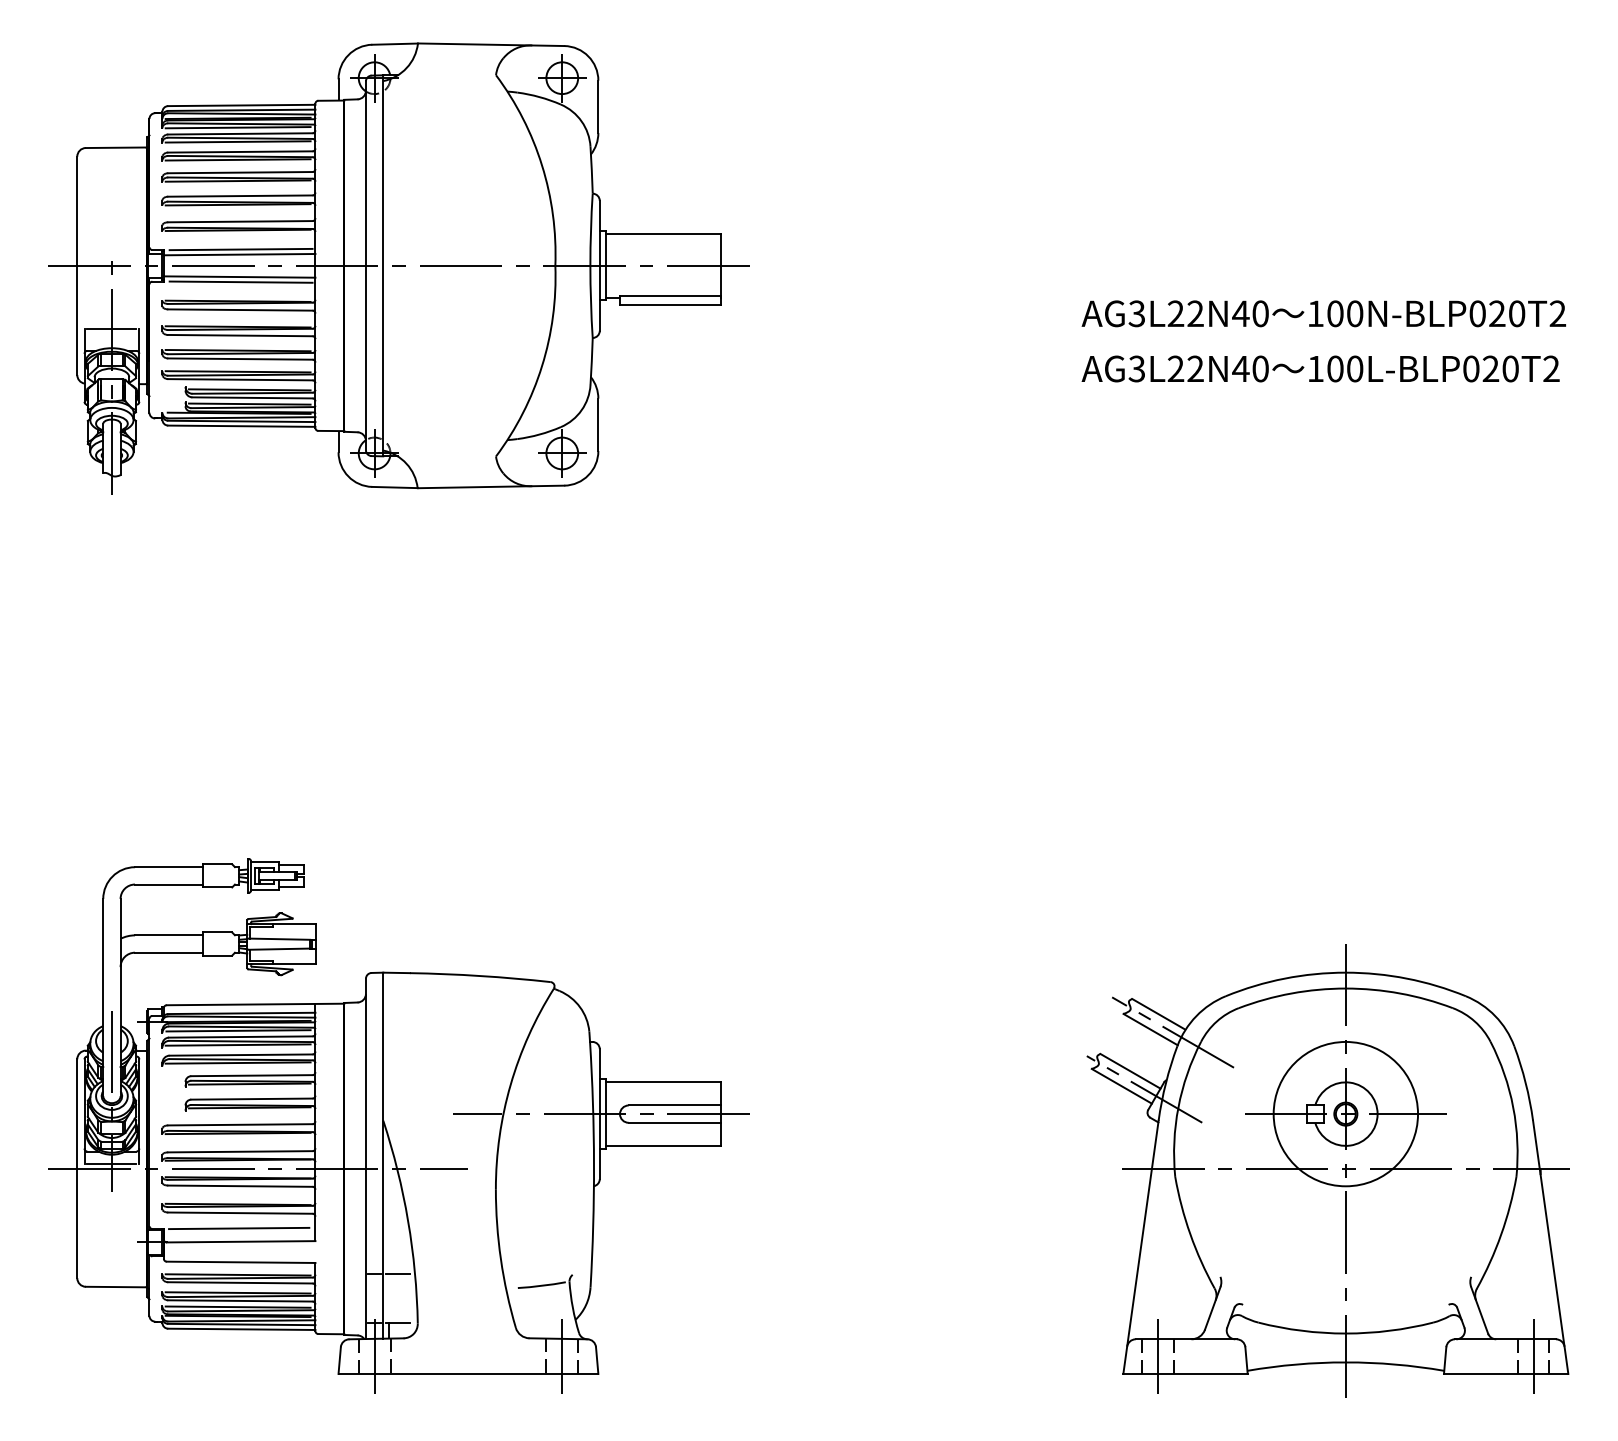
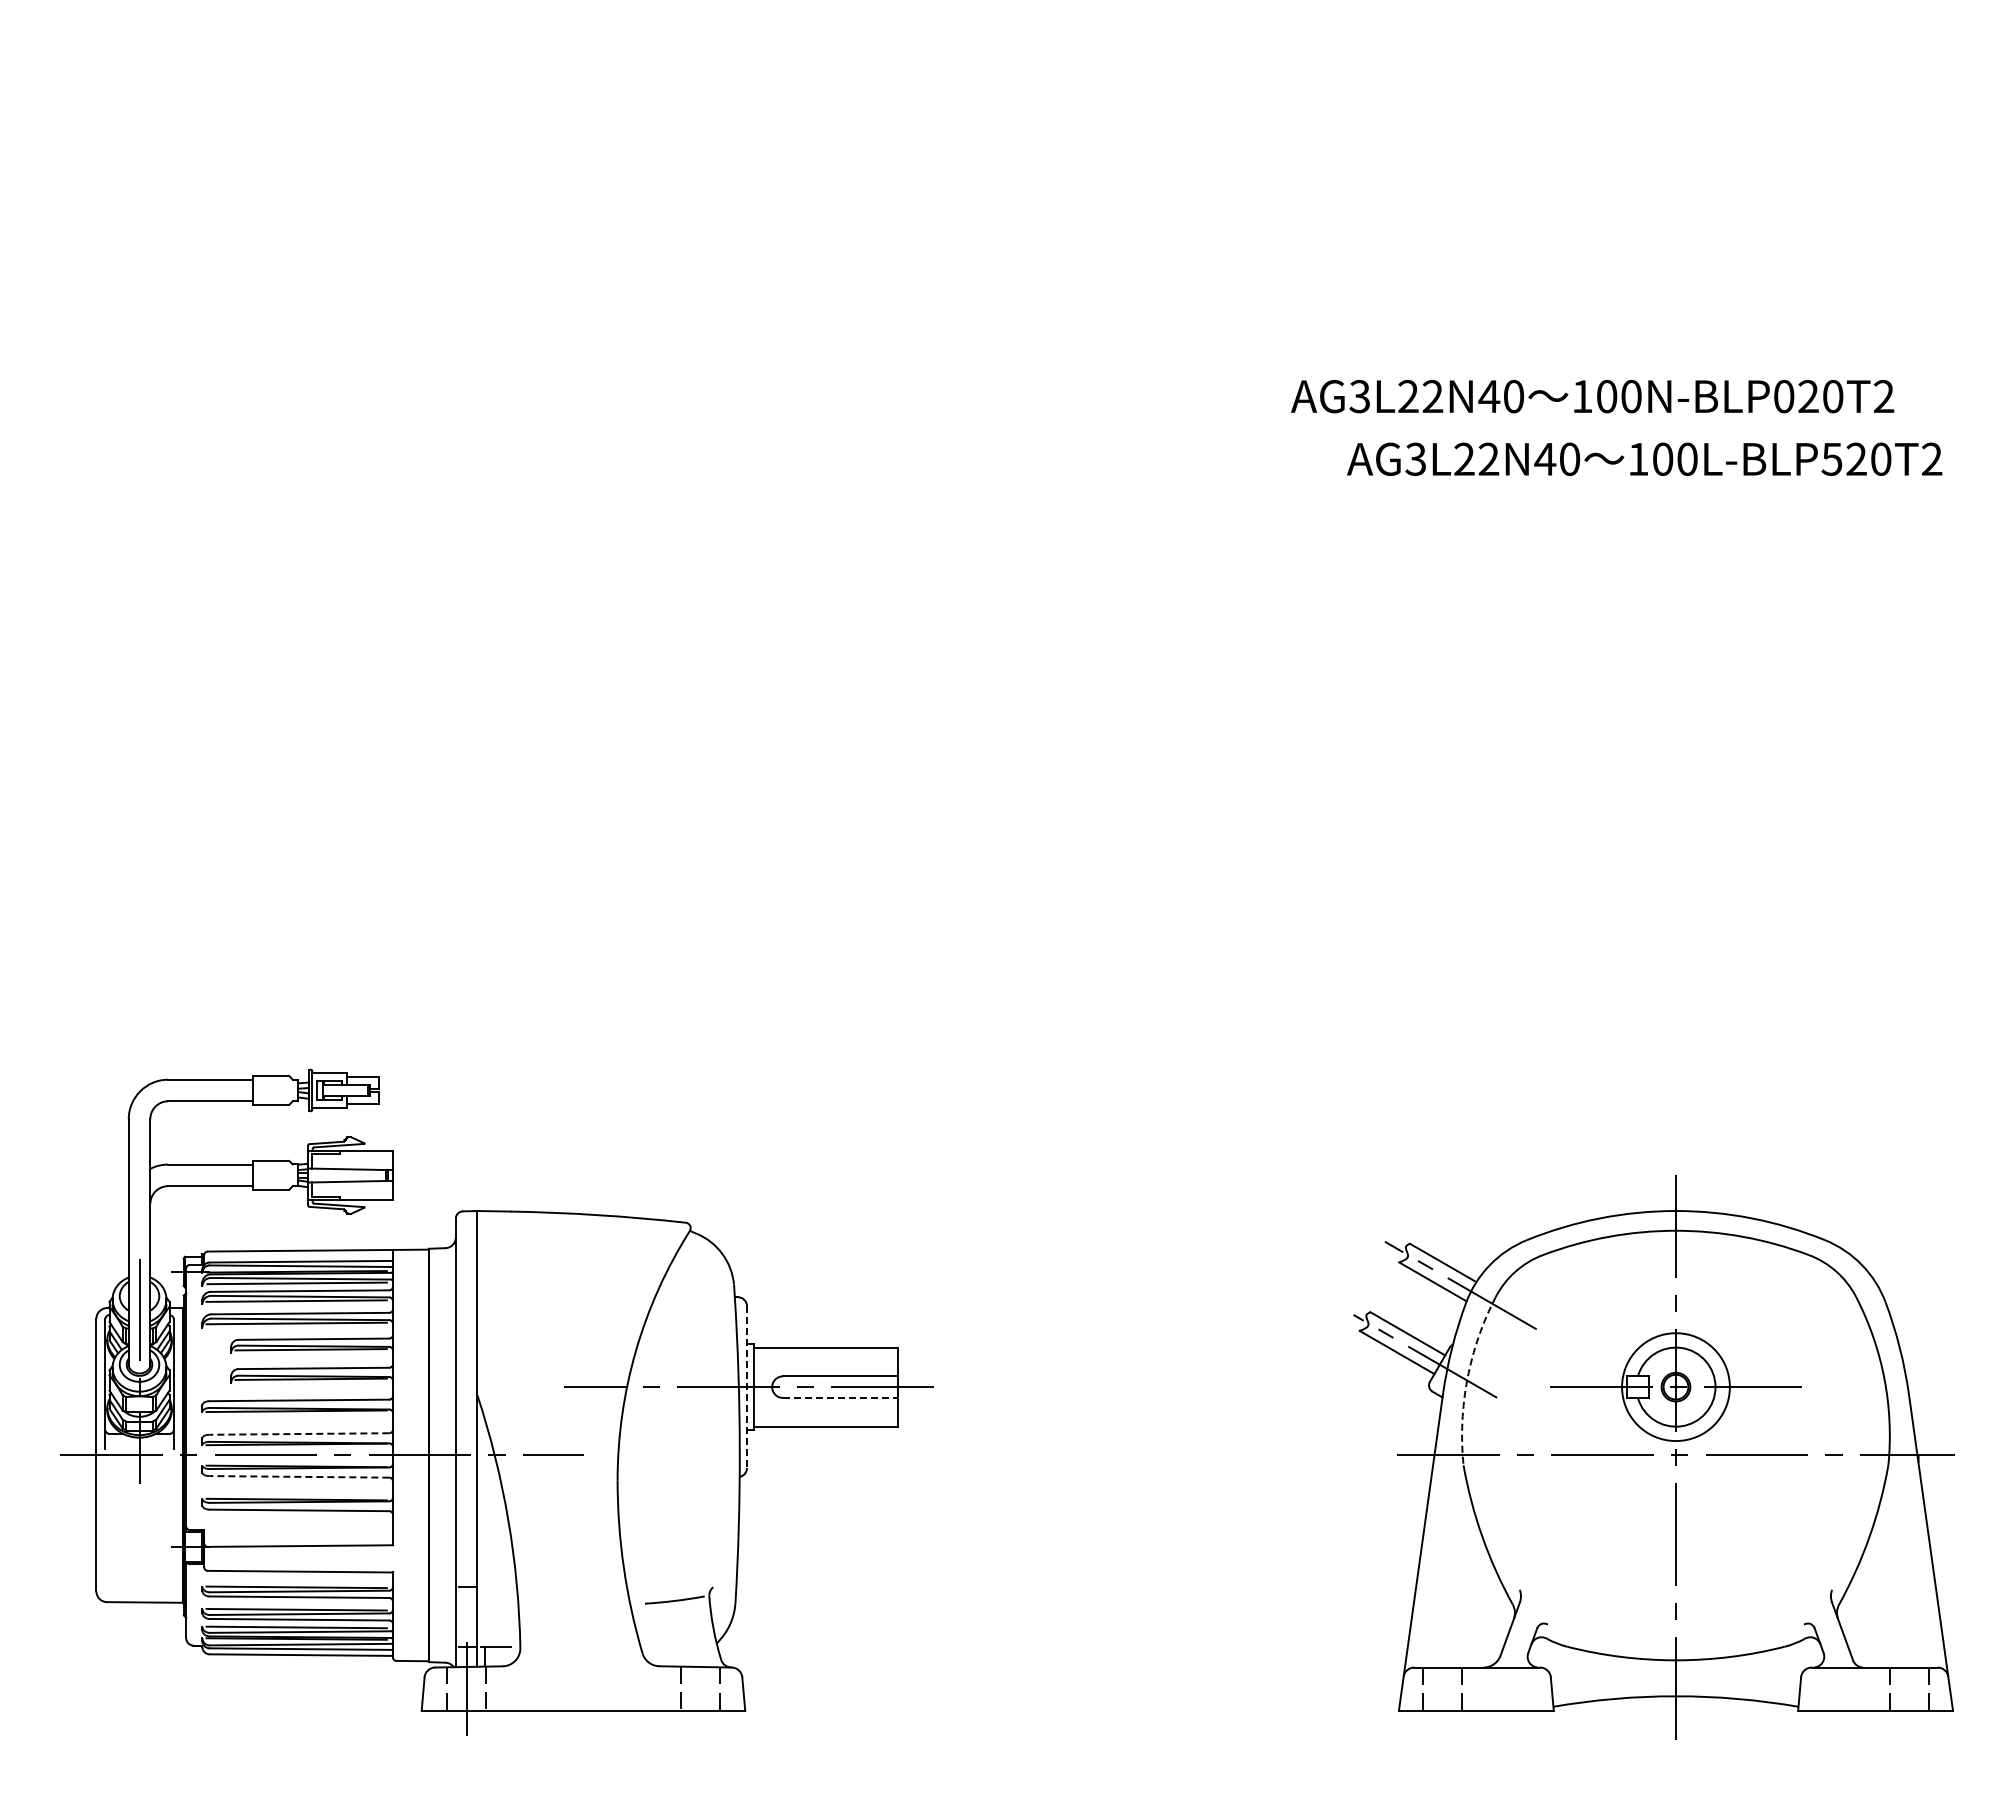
part: (398, 268) -> (496, 334), removed
text: (1323, 313) -> (1592, 396), moved
text: (1470, 368) -> (1831, 458), 100L-BLP020T2 -> 100L-BLP520T2
arc: (1178, 1107) -> (1467, 1378), solid -> dashed
line: (600, 1114) -> (747, 1387), solid -> dashed
circle: (1345, 1114) -> (1675, 1387), size x0.6
line: (674, 1122) -> (840, 1397), solid -> dashed
line: (240, 1152) -> (299, 1434), solid -> dashed
line: (111, 1164) -> (139, 1449), removed
line: (240, 1185) -> (299, 1476), solid -> dashed
line: (238, 1228) -> (297, 1529), removed
line: (397, 1274) -> (495, 1586), removed
line: (562, 1356) -> (700, 1688), removed
line: (1158, 1356) -> (1442, 1688), removed
line: (1533, 1356) -> (1909, 1688), removed

